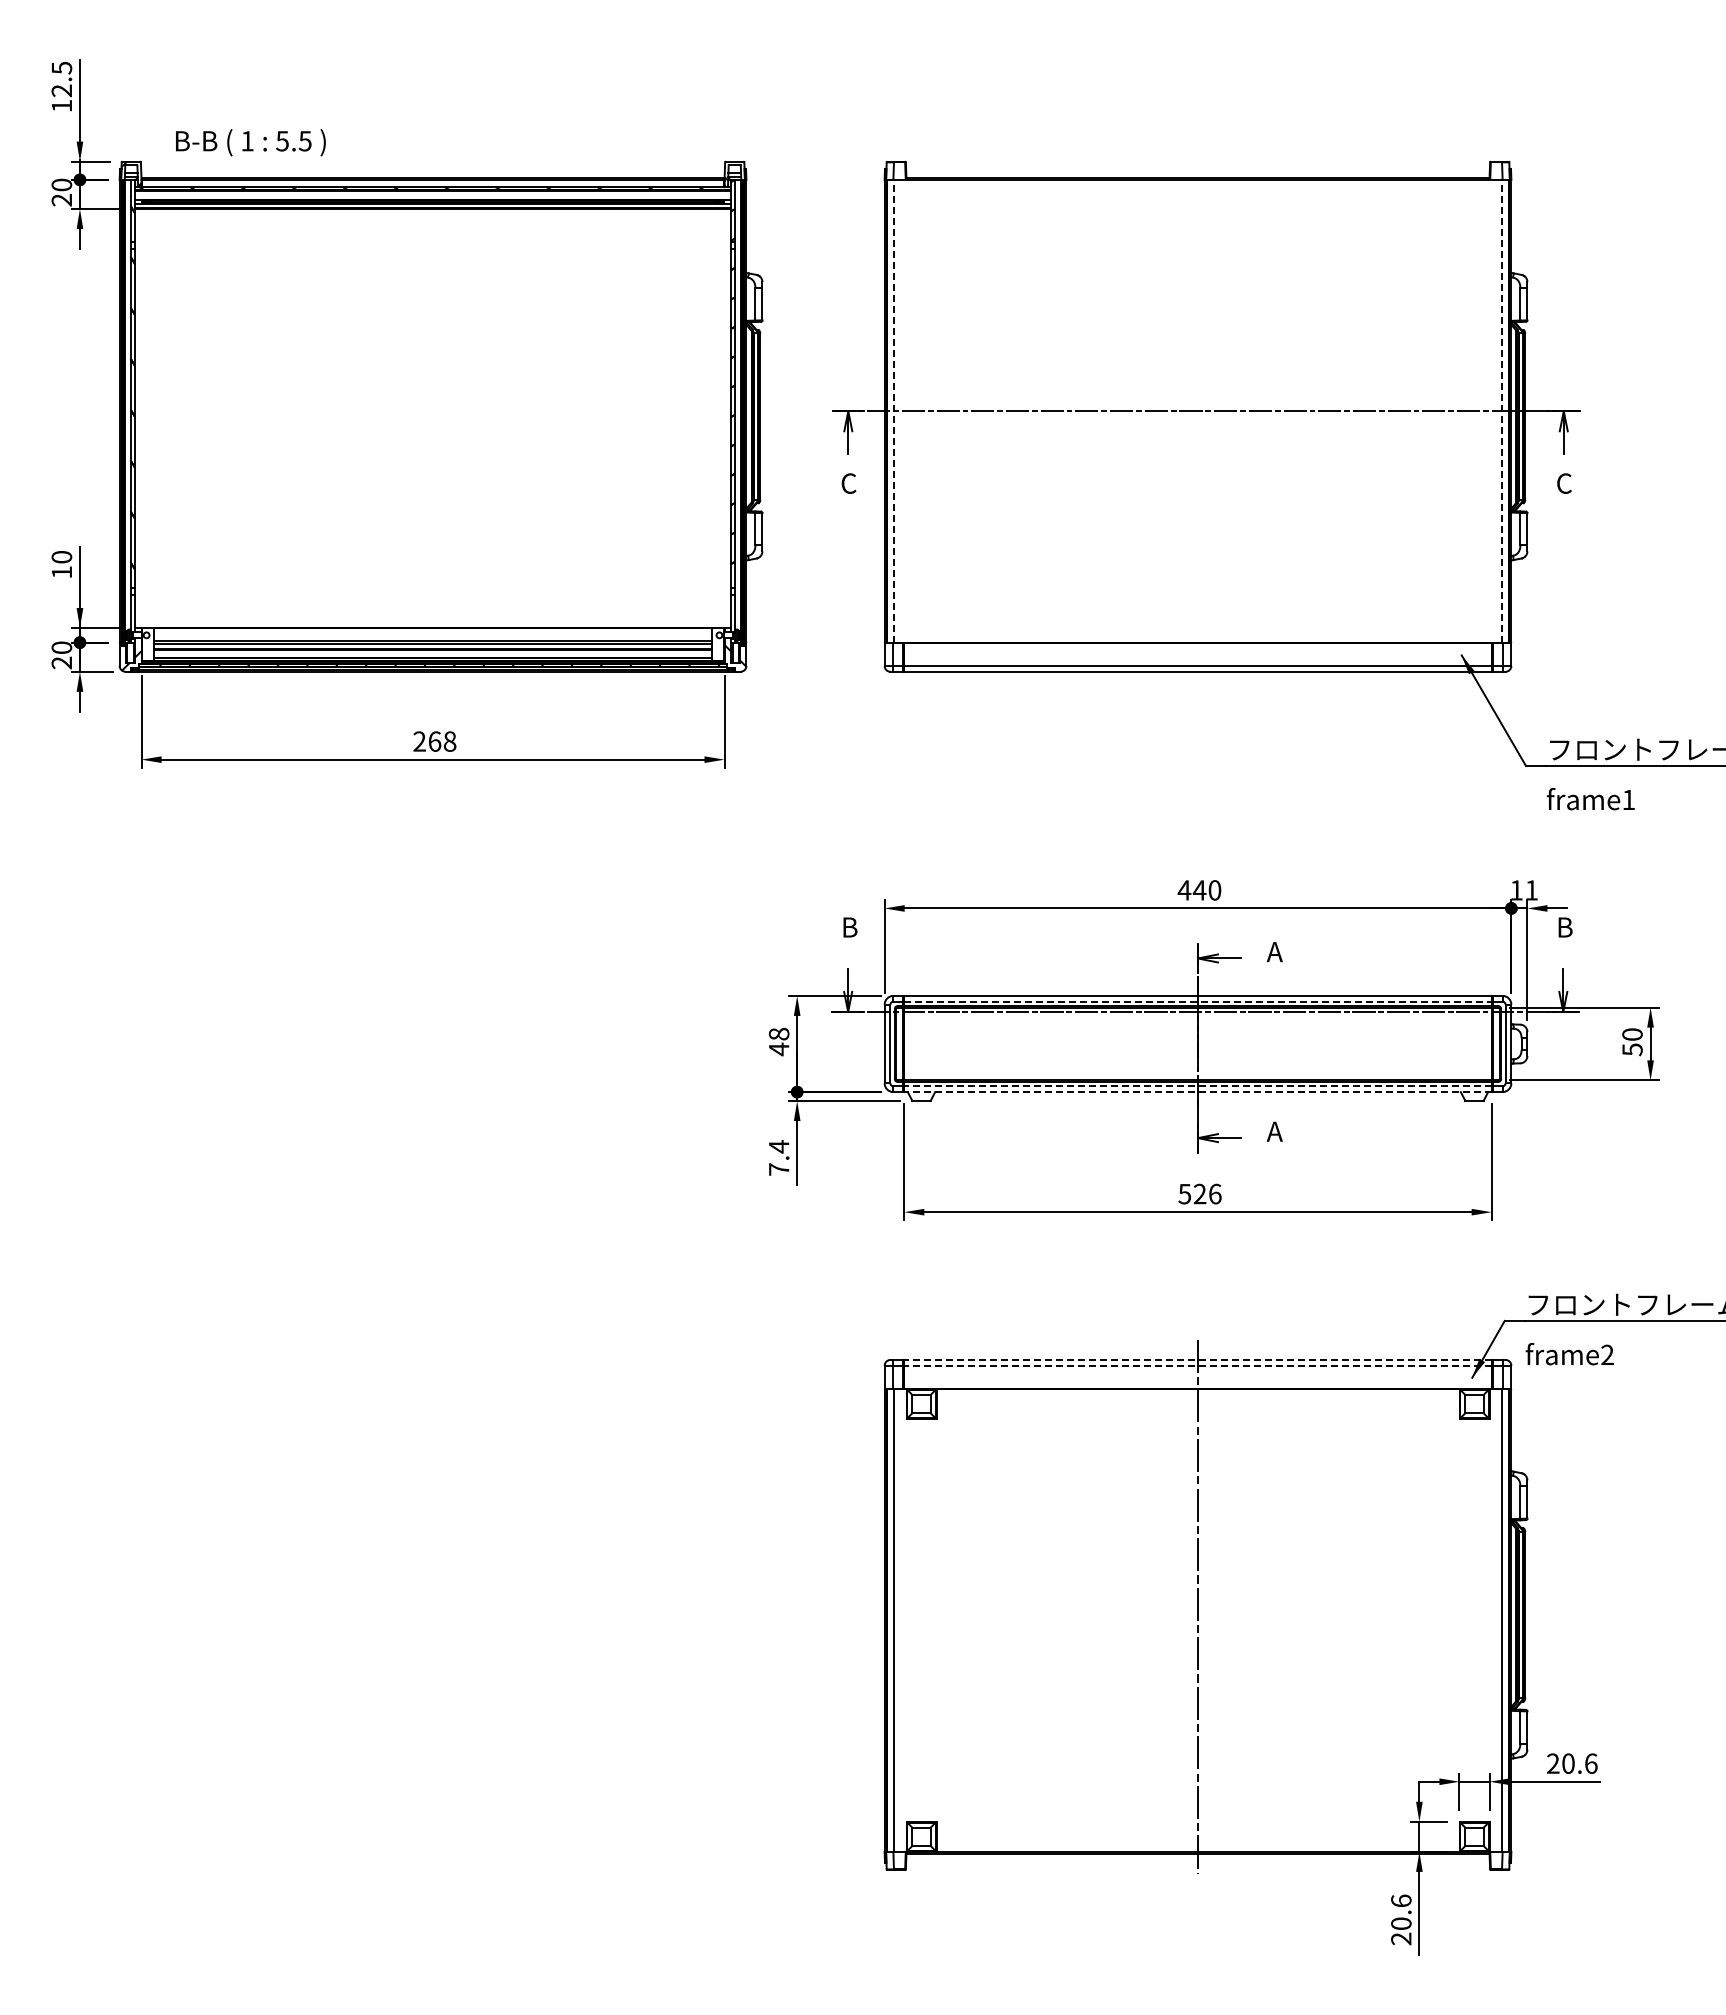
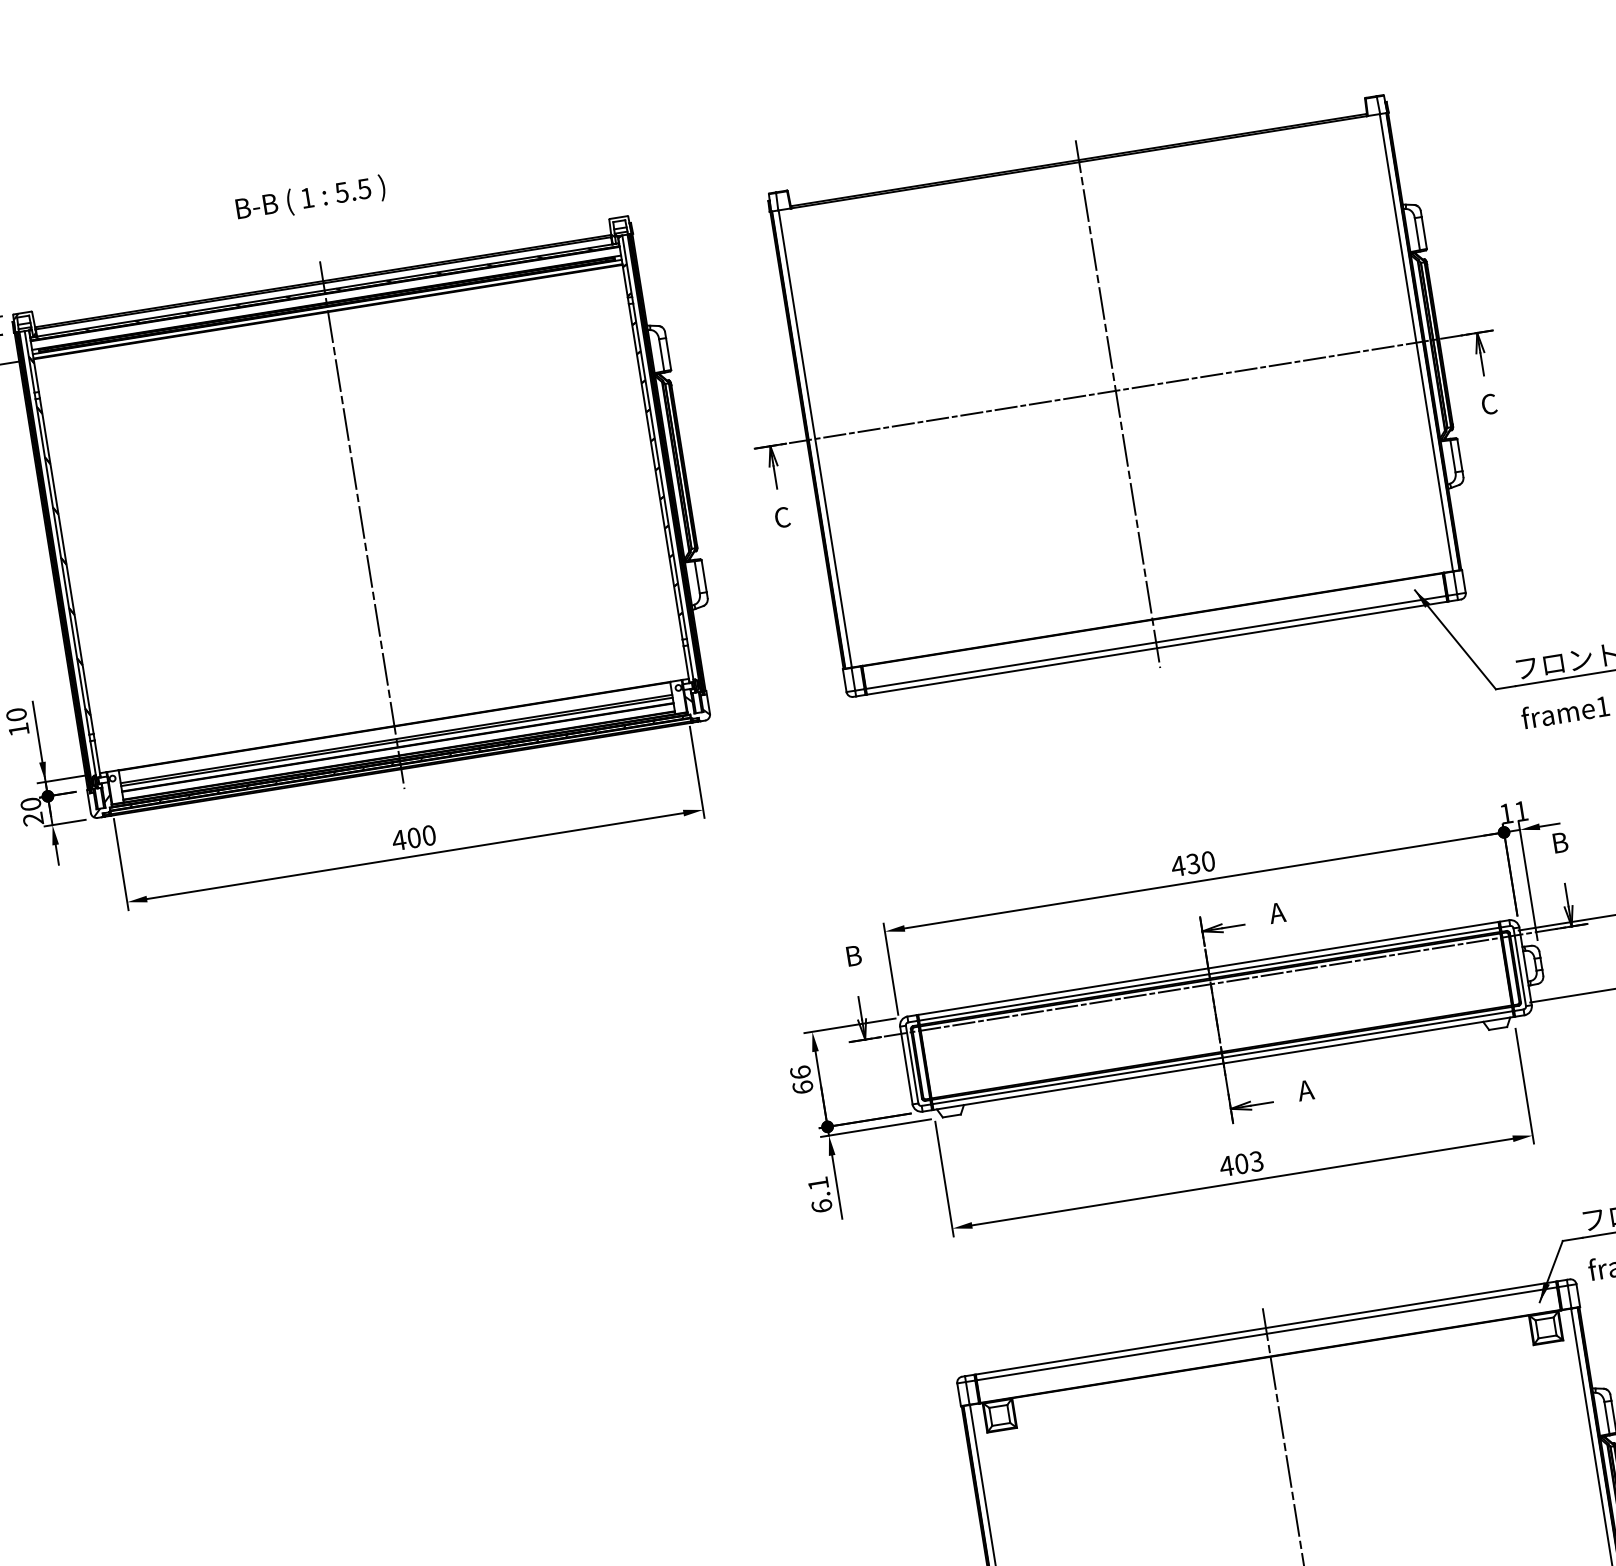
text: (250, 142) -> (310, 198), moved
line: (893, 410) -> (814, 438), dashed -> solid
line: (1502, 410) -> (1416, 341), dashed -> solid
line: (433, 424) -> (362, 524), added
line: (1198, 424) -> (1118, 403), added
text: (434, 741) -> (413, 837), 268 -> 400
text: (1199, 890) -> (1193, 864), 440 -> 430
line: (1198, 1001) -> (1209, 973), dashed -> solid
text: (778, 1041) -> (801, 1079), 48 -> 66
line: (1198, 1086) -> (1223, 1057), dashed -> solid
line: (1198, 1092) -> (1224, 1063), dashed -> solid
text: (778, 1157) -> (819, 1194), 7.4 -> 6.1
text: (1199, 1193) -> (1241, 1163), 526 -> 403
line: (1198, 1359) -> (1266, 1327), dashed -> solid
line: (1198, 1365) -> (1267, 1333), dashed -> solid

